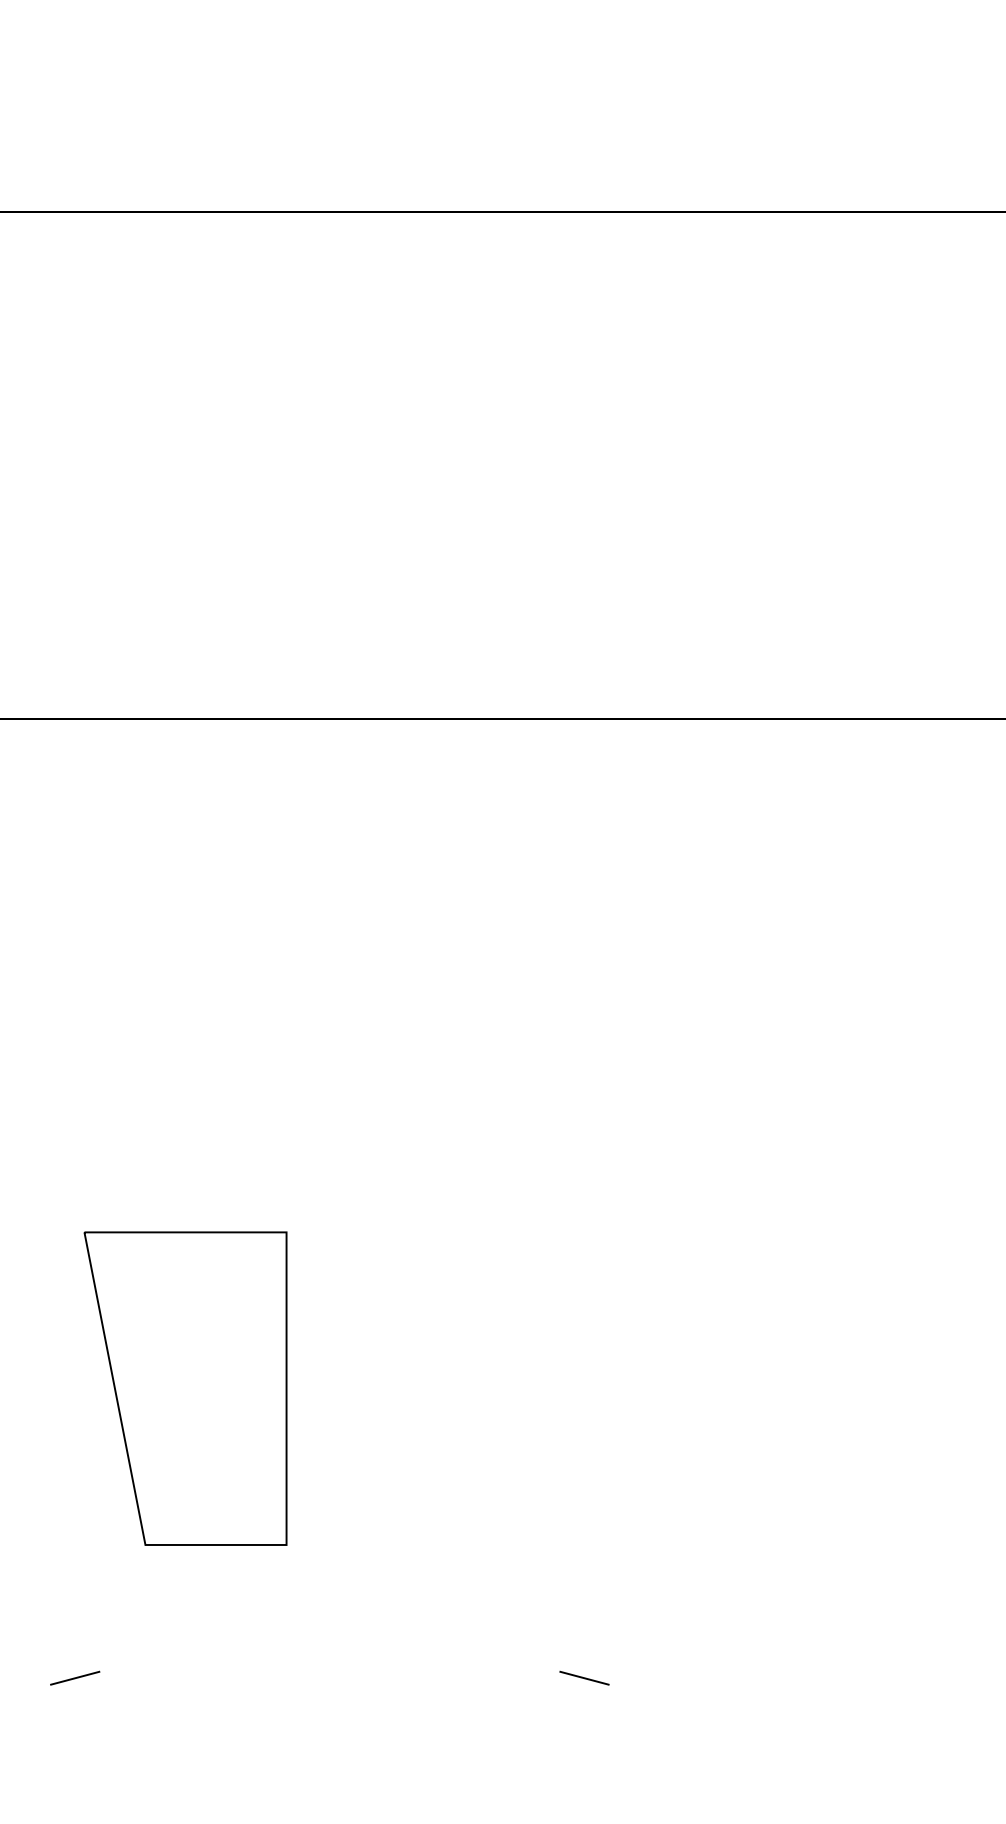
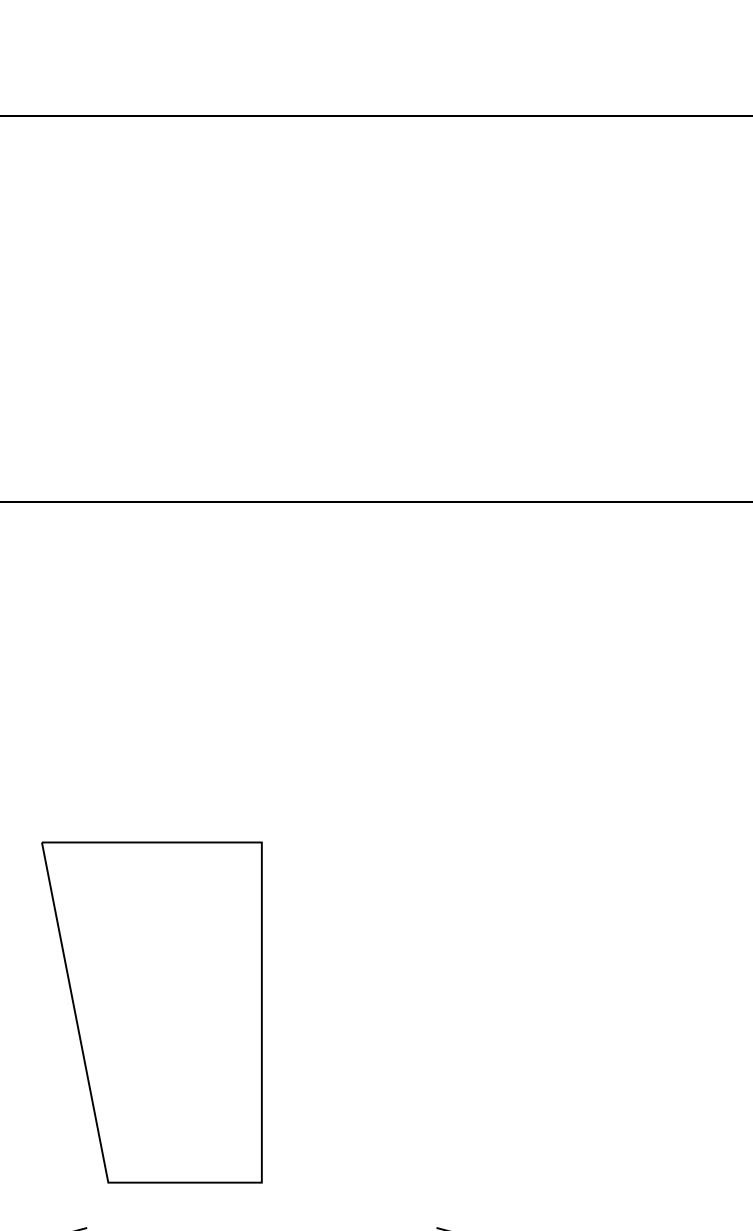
part: (185, 1388) -> (151, 1012), size x1.43

